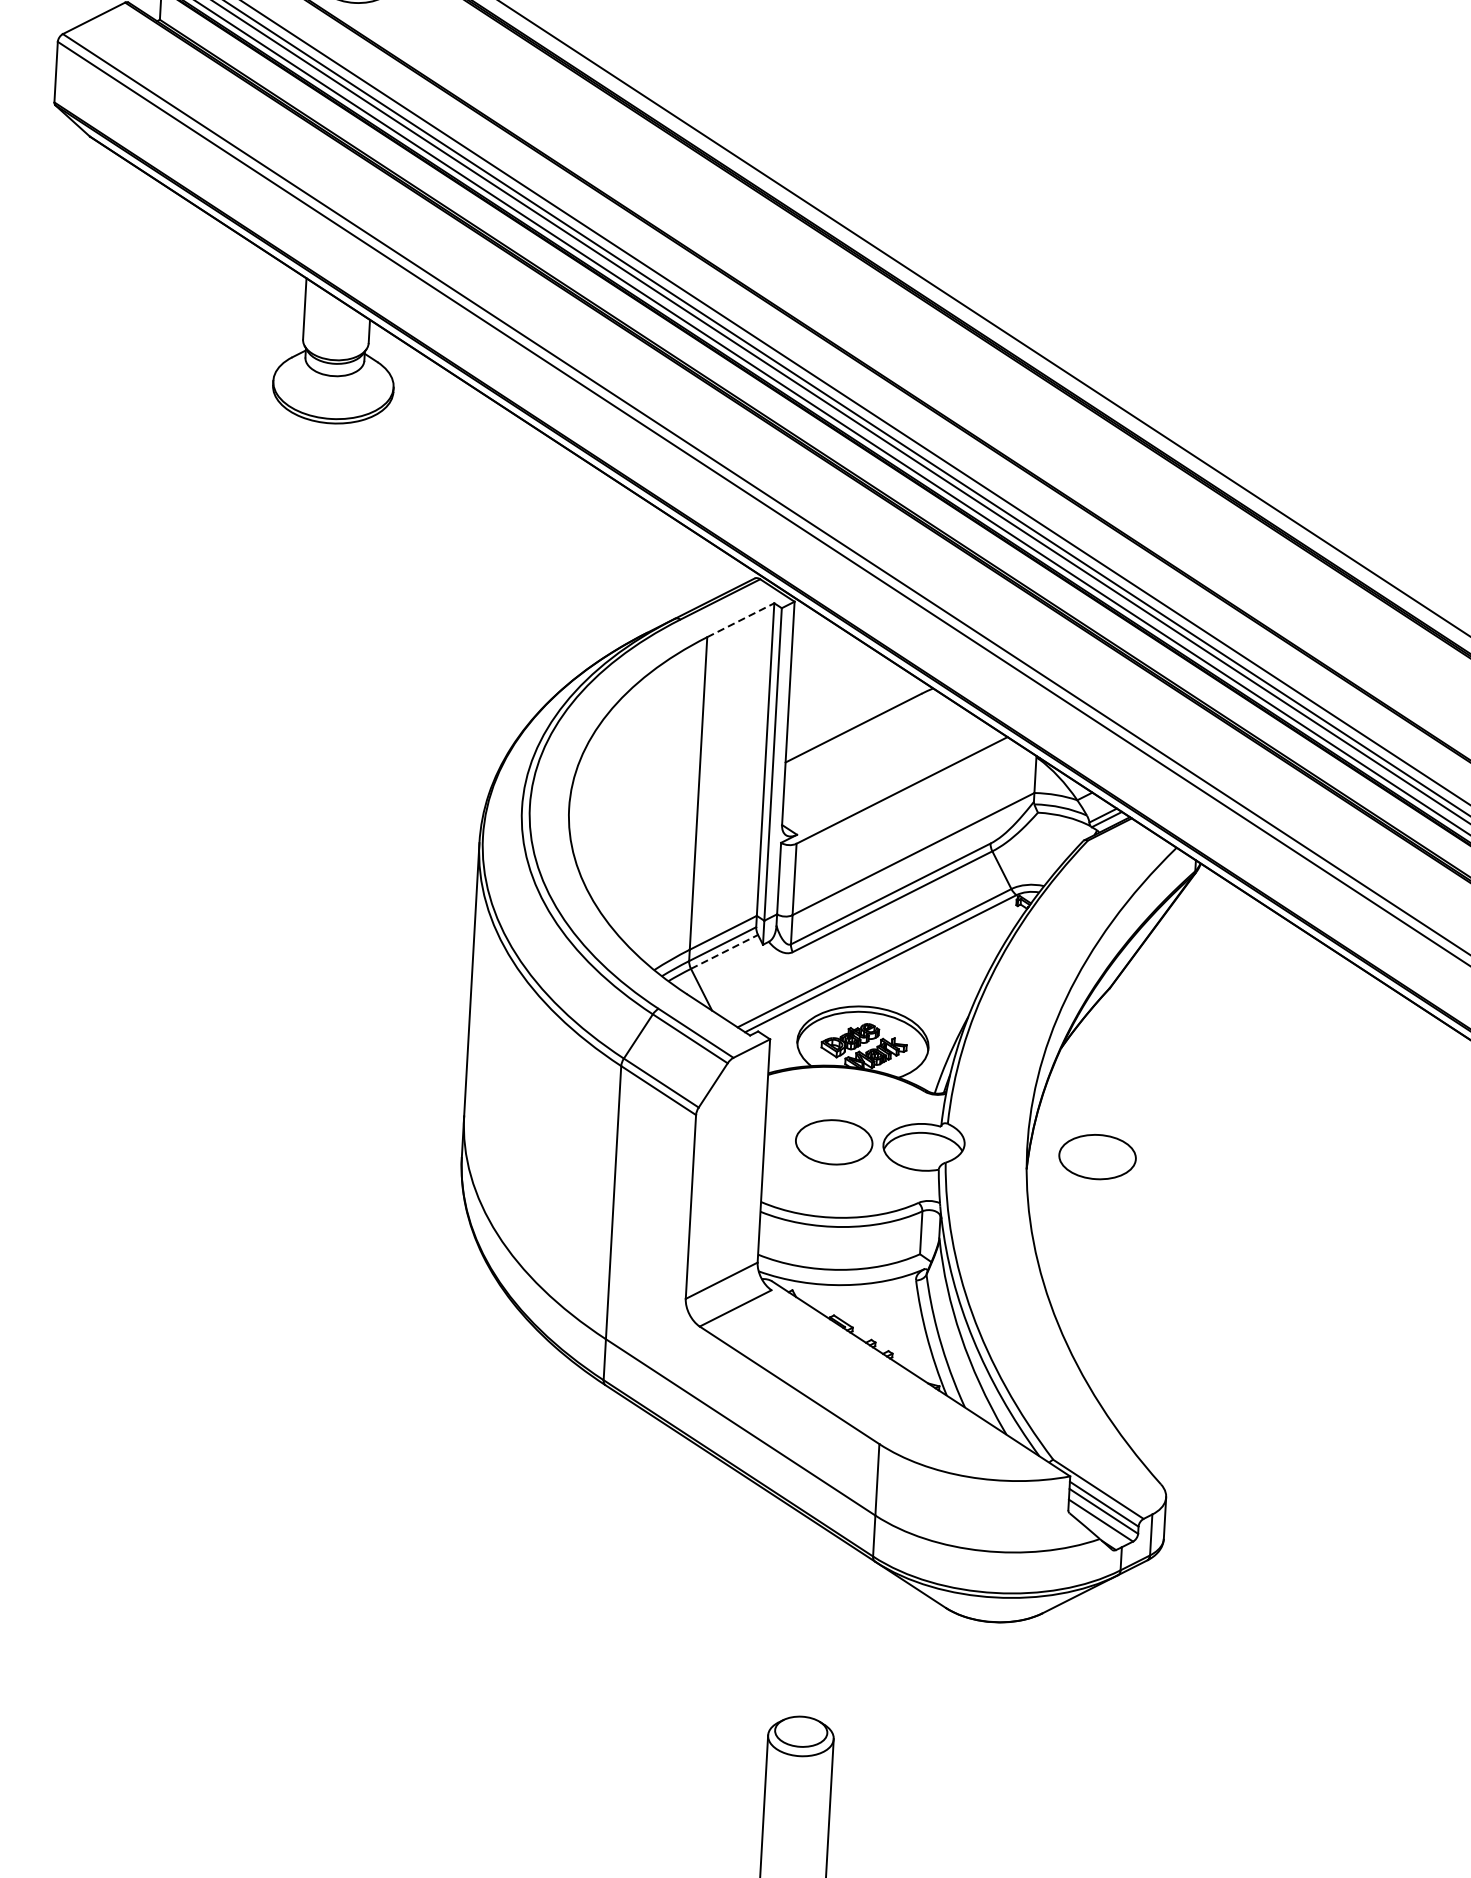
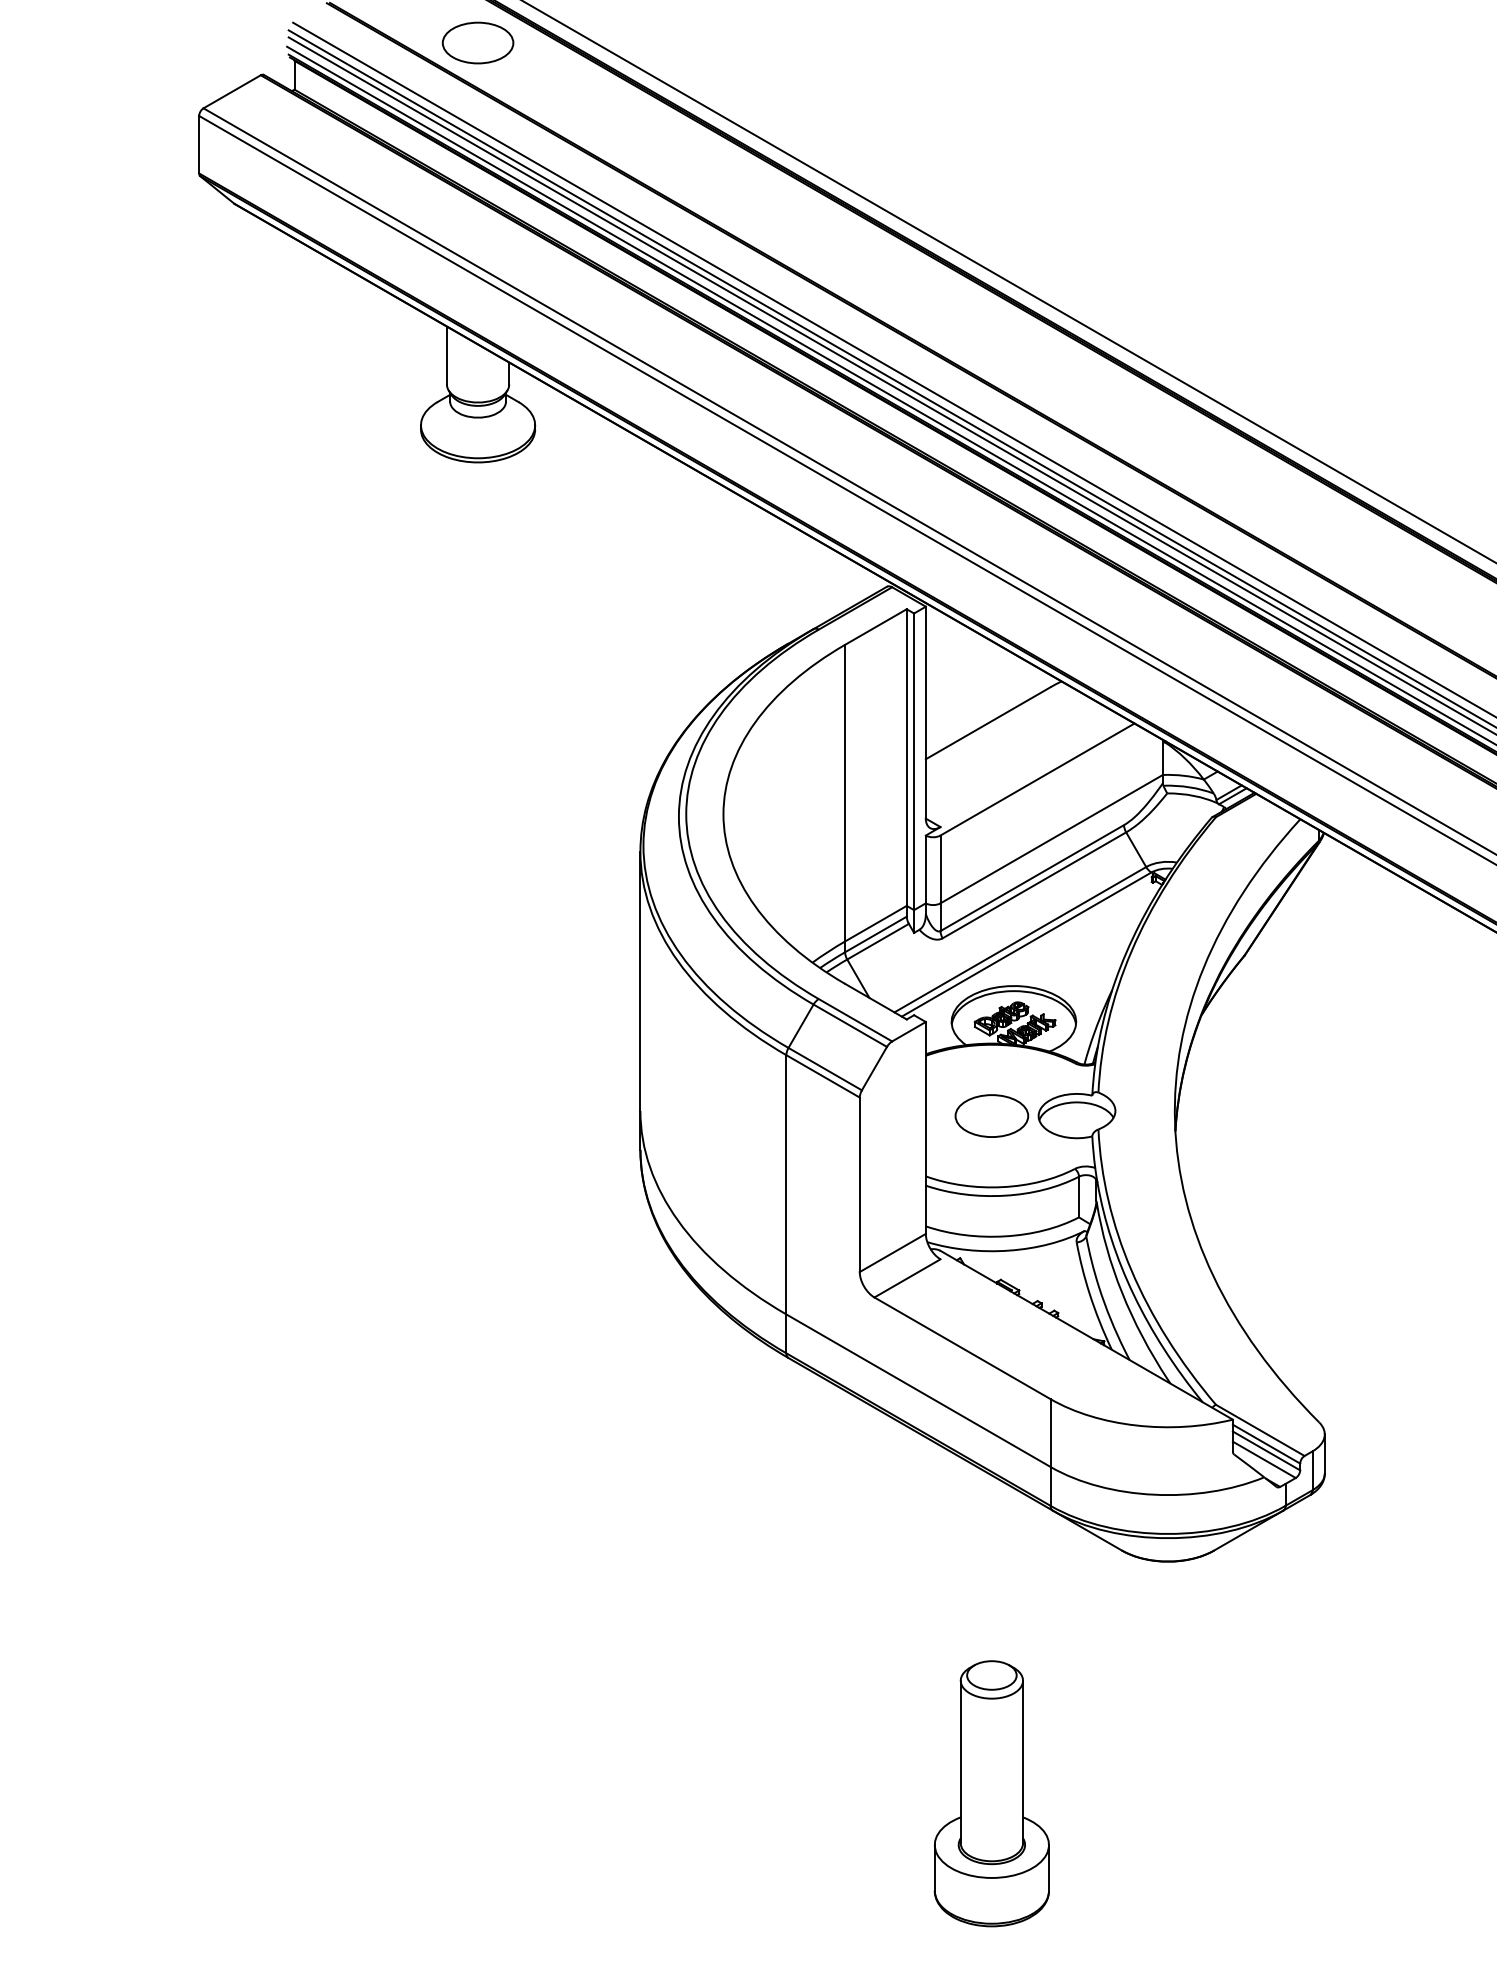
line: (740, 620) -> (875, 627), dashed -> solid
line: (724, 951) -> (878, 941), dashed -> solid
part: (1097, 1156) -> (1241, 1115), removed

